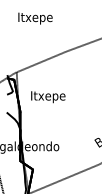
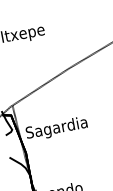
text: (47, 96) -> (56, 128), Itxepe -> Sagardia

